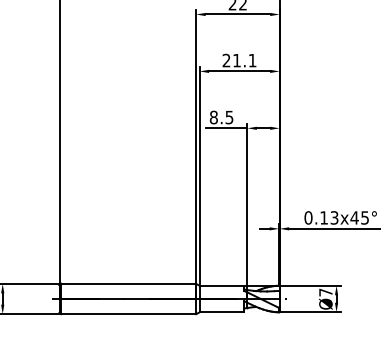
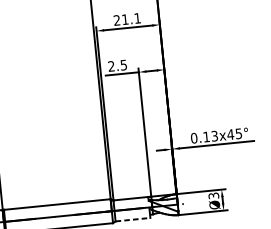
text: (213, 117) -> (111, 66), 8.5 -> 2.5
text: (325, 292) -> (213, 195), Ø7 -> Ø3
line: (222, 312) -> (133, 219), solid -> dashed

